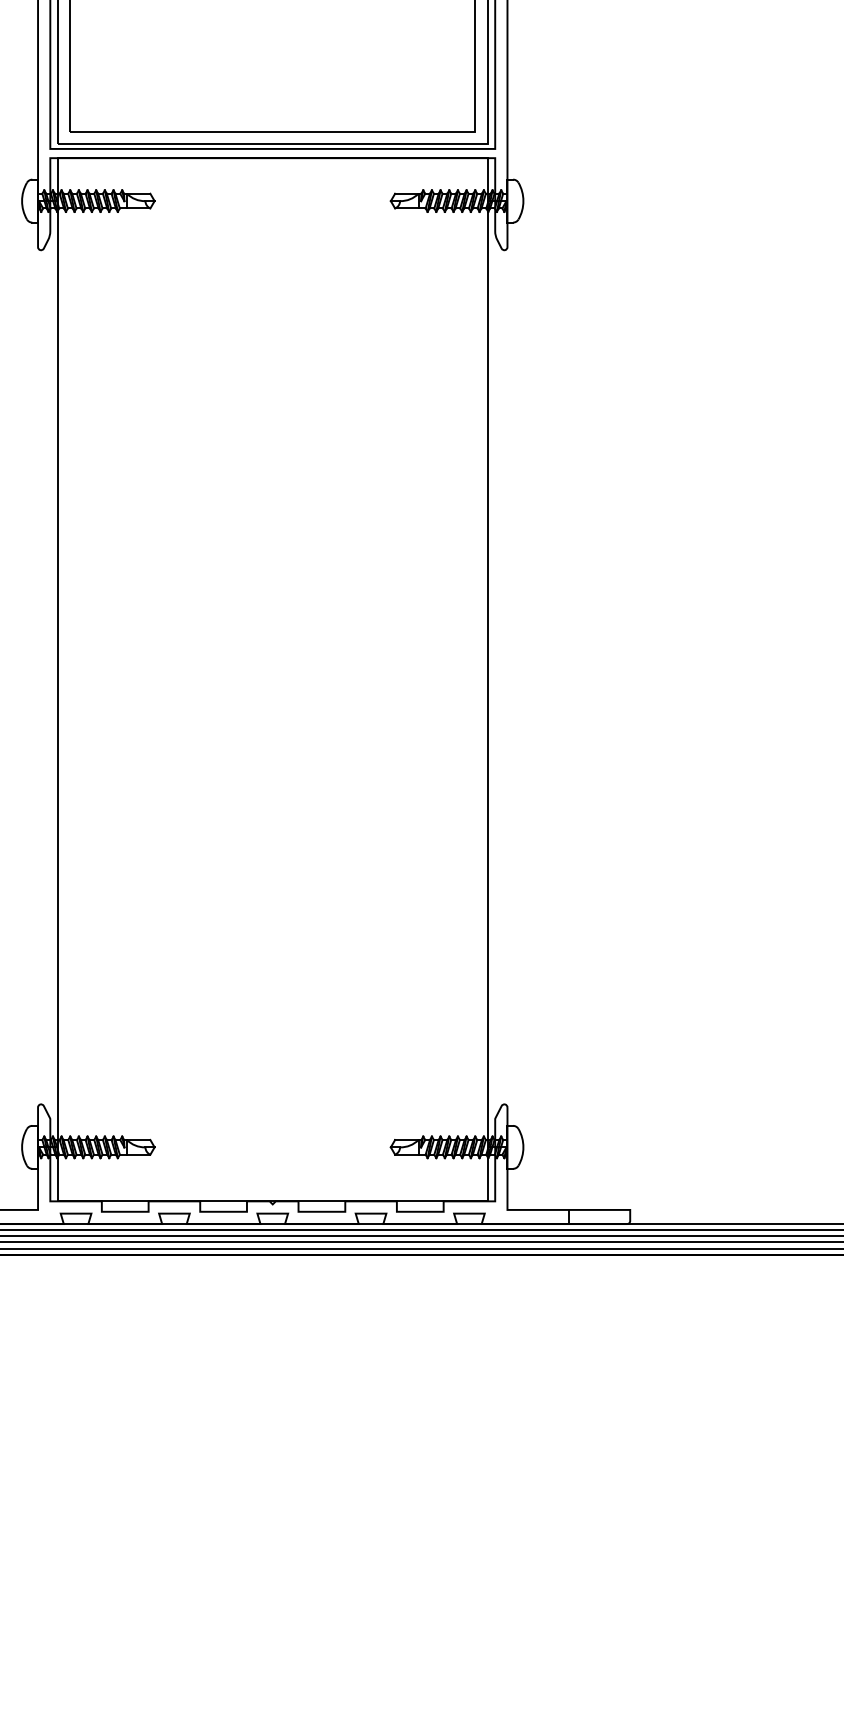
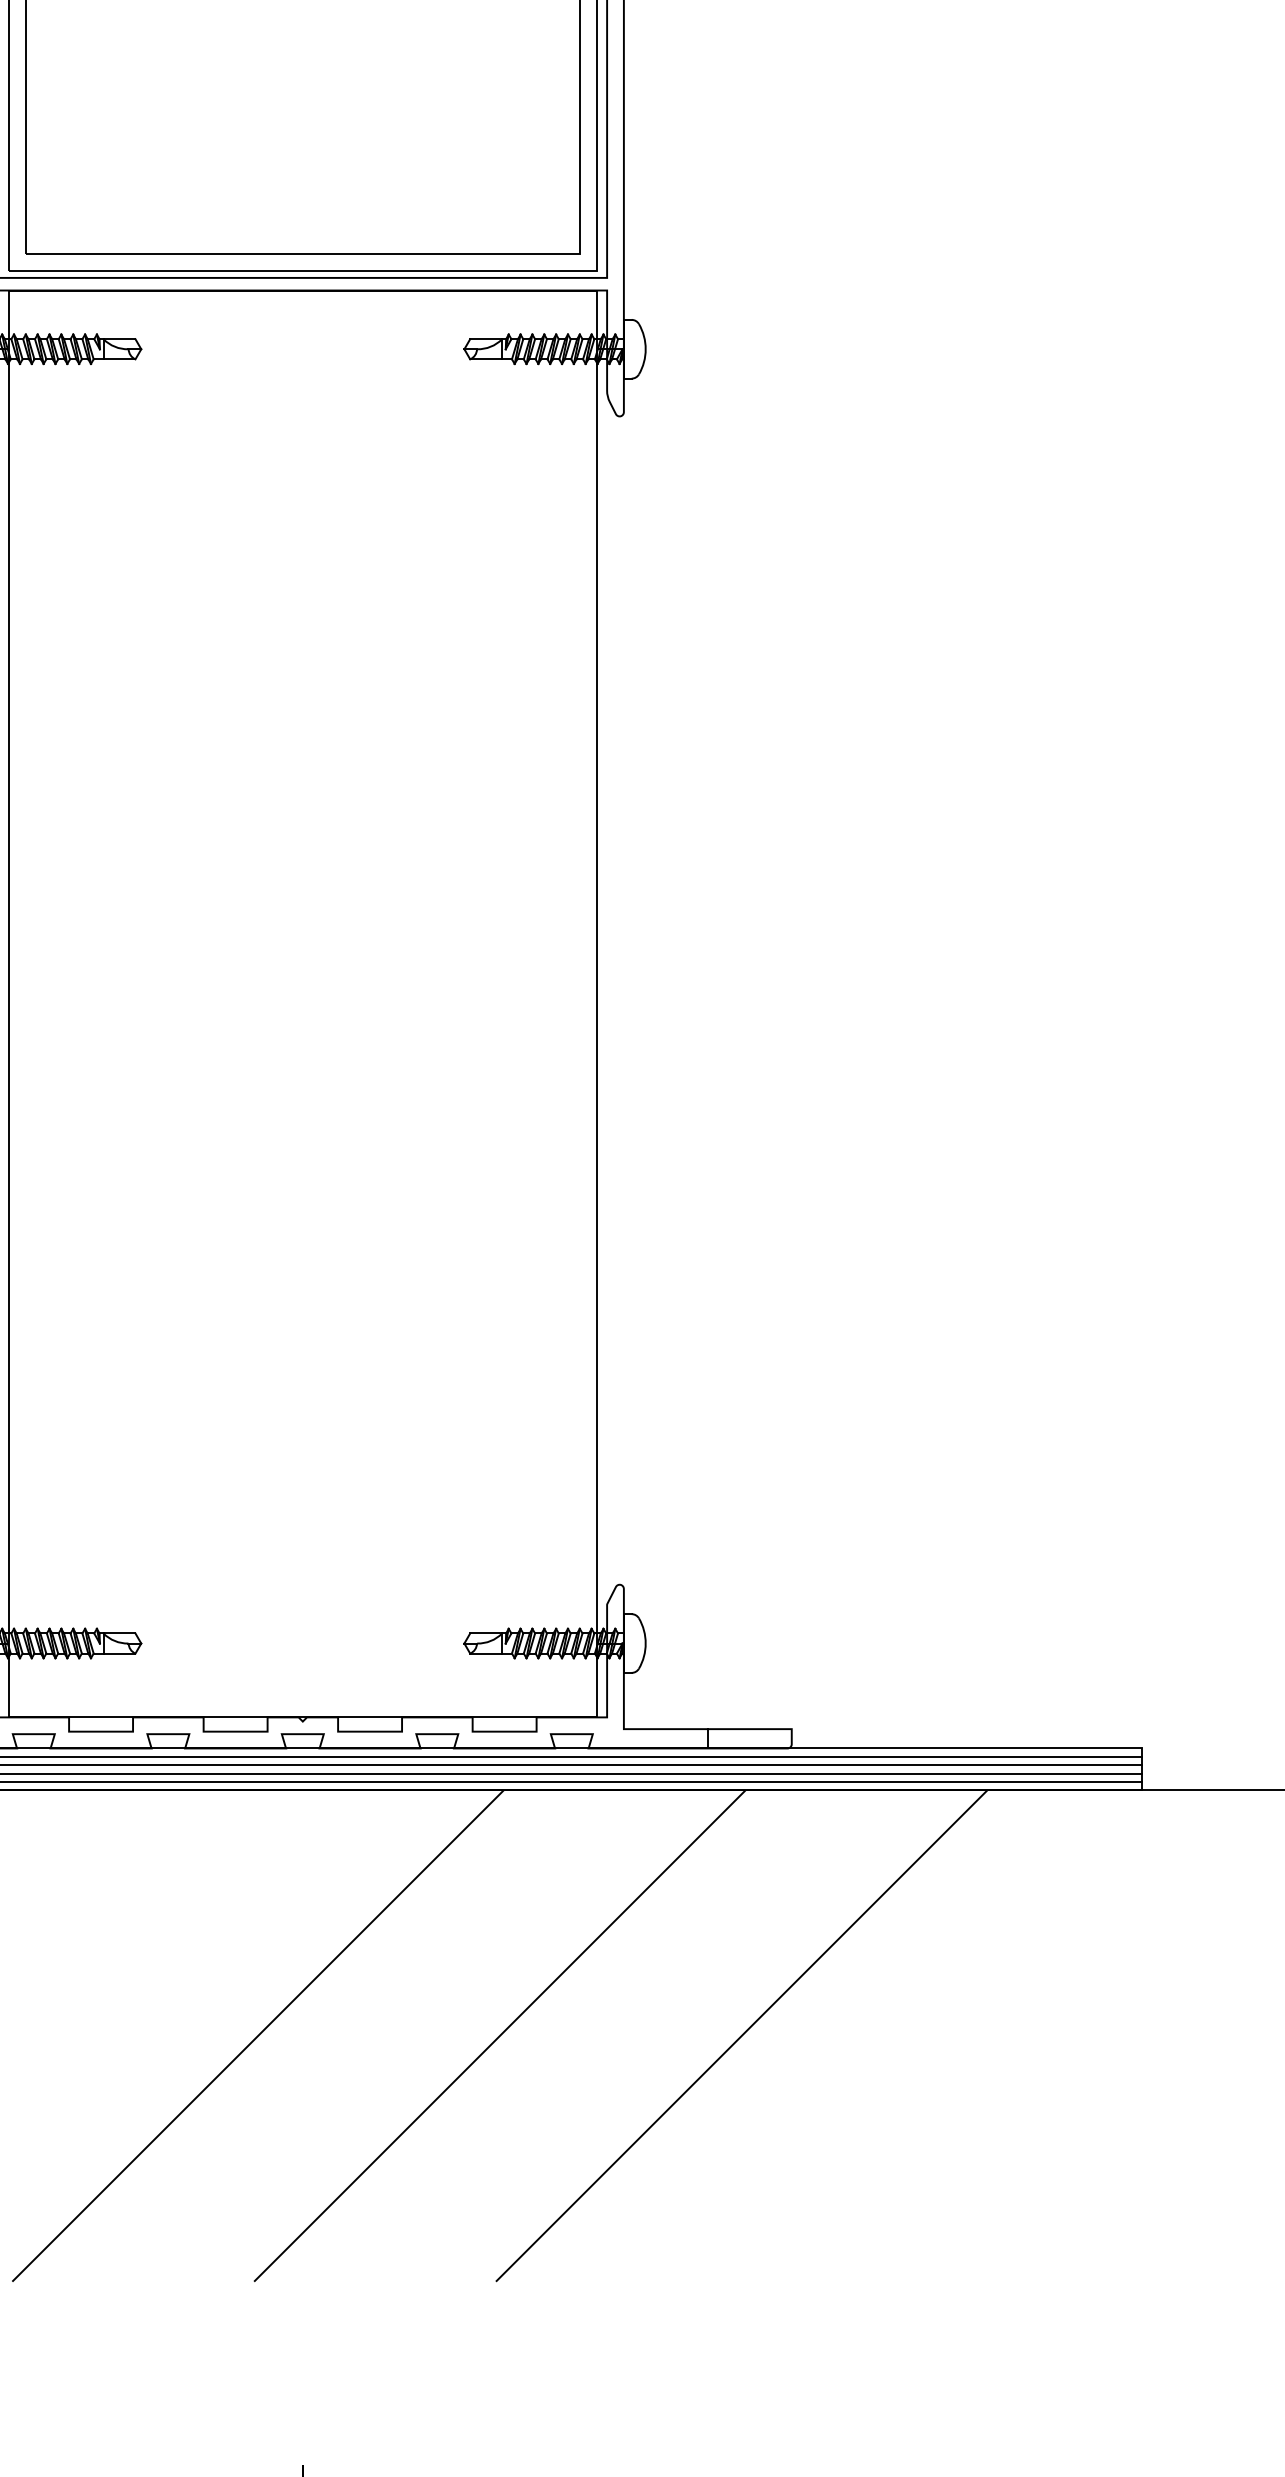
line: (240, 1433) -> (258, 2035), added
line: (416, 1433) -> (499, 2035), added
line: (593, 1433) -> (741, 2035), added

